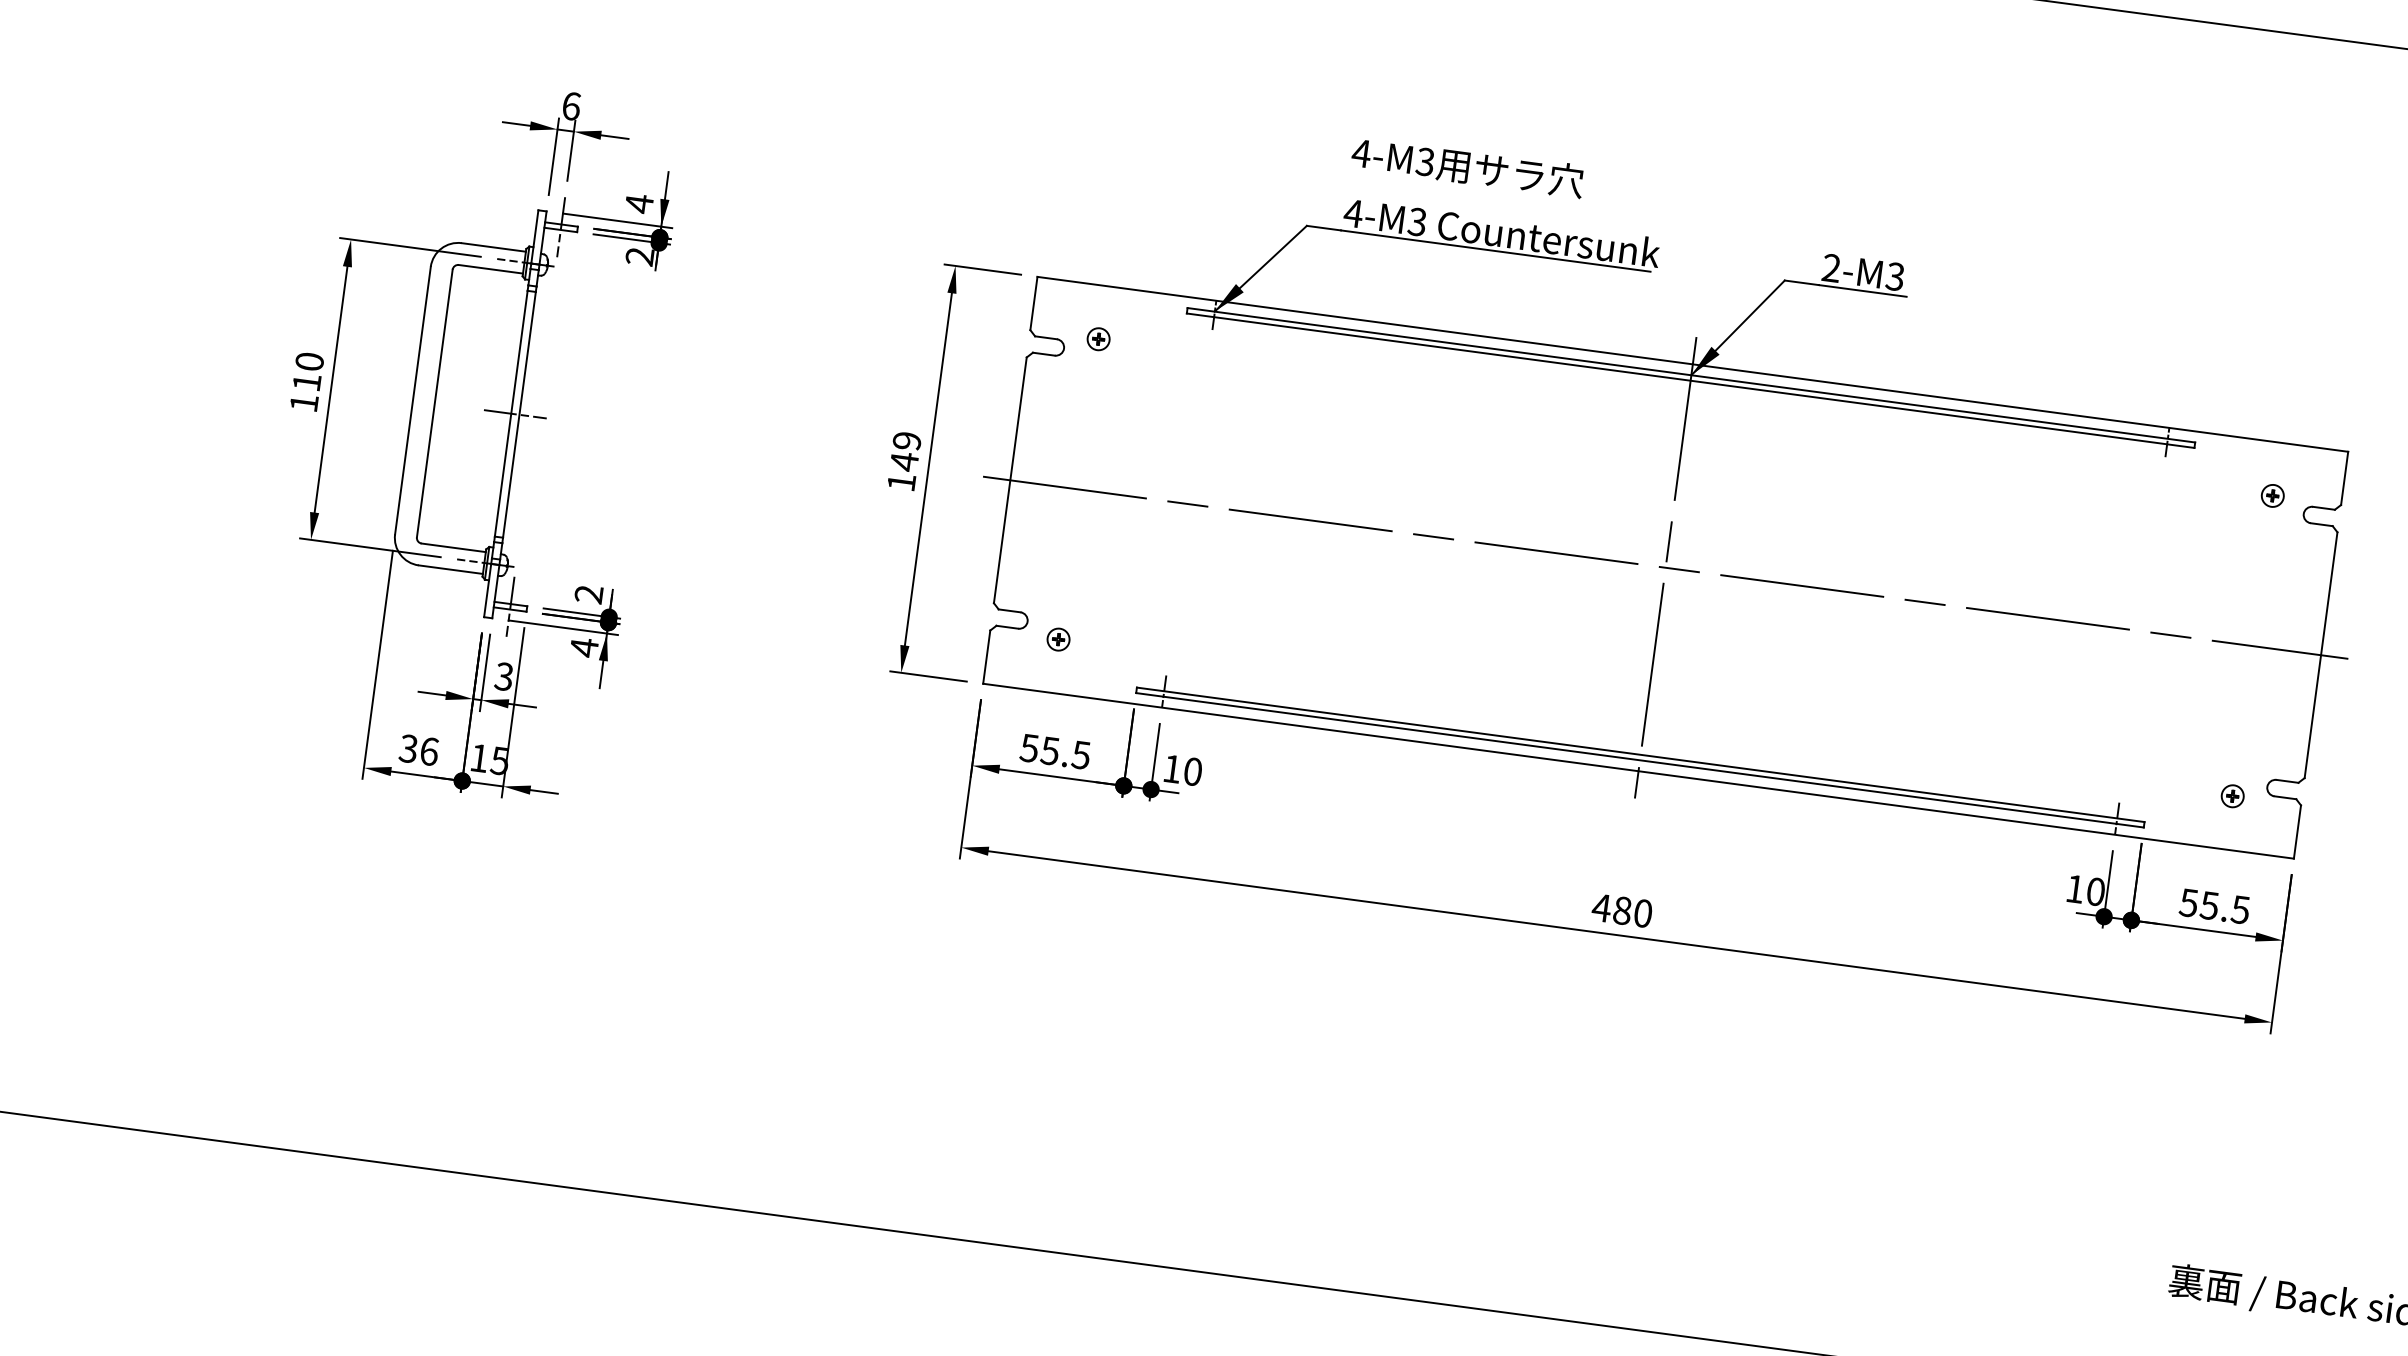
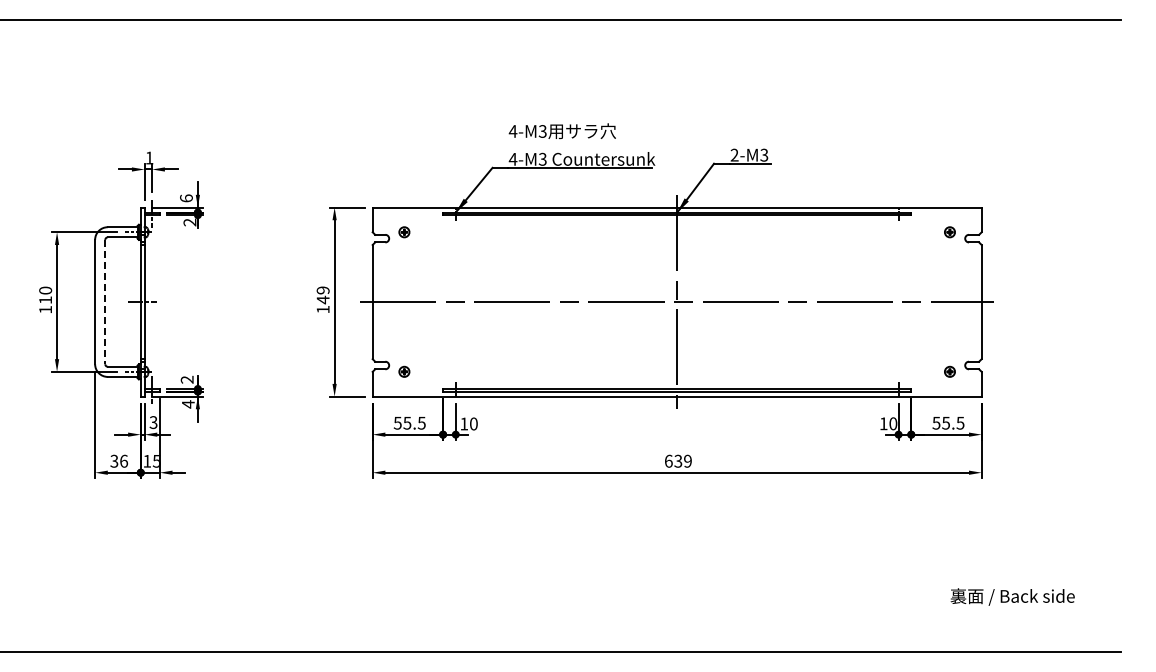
text: (571, 105) -> (149, 157), 6 -> 1
text: (639, 203) -> (186, 198), 4 -> 6
line: (435, 404) -> (105, 302), solid -> dashed
text: (1620, 908) -> (677, 460), 480 -> 639

